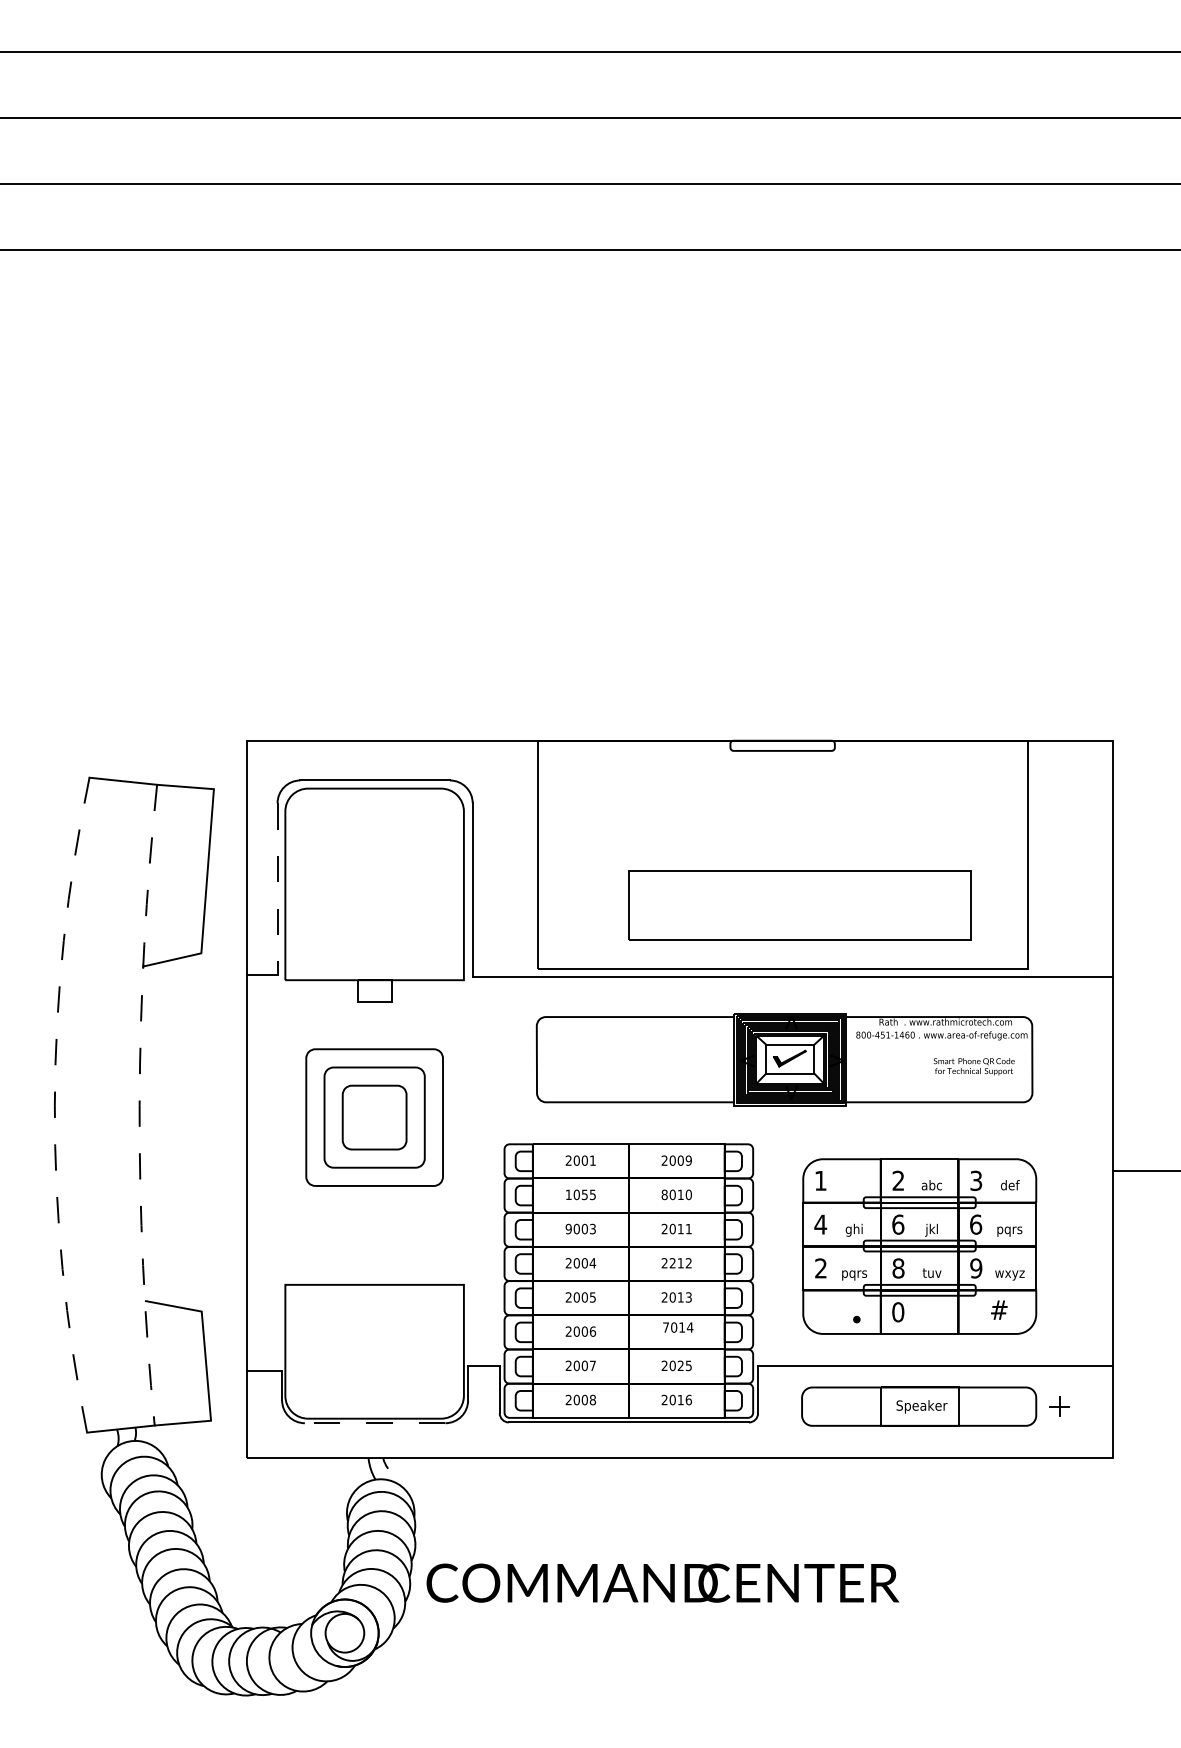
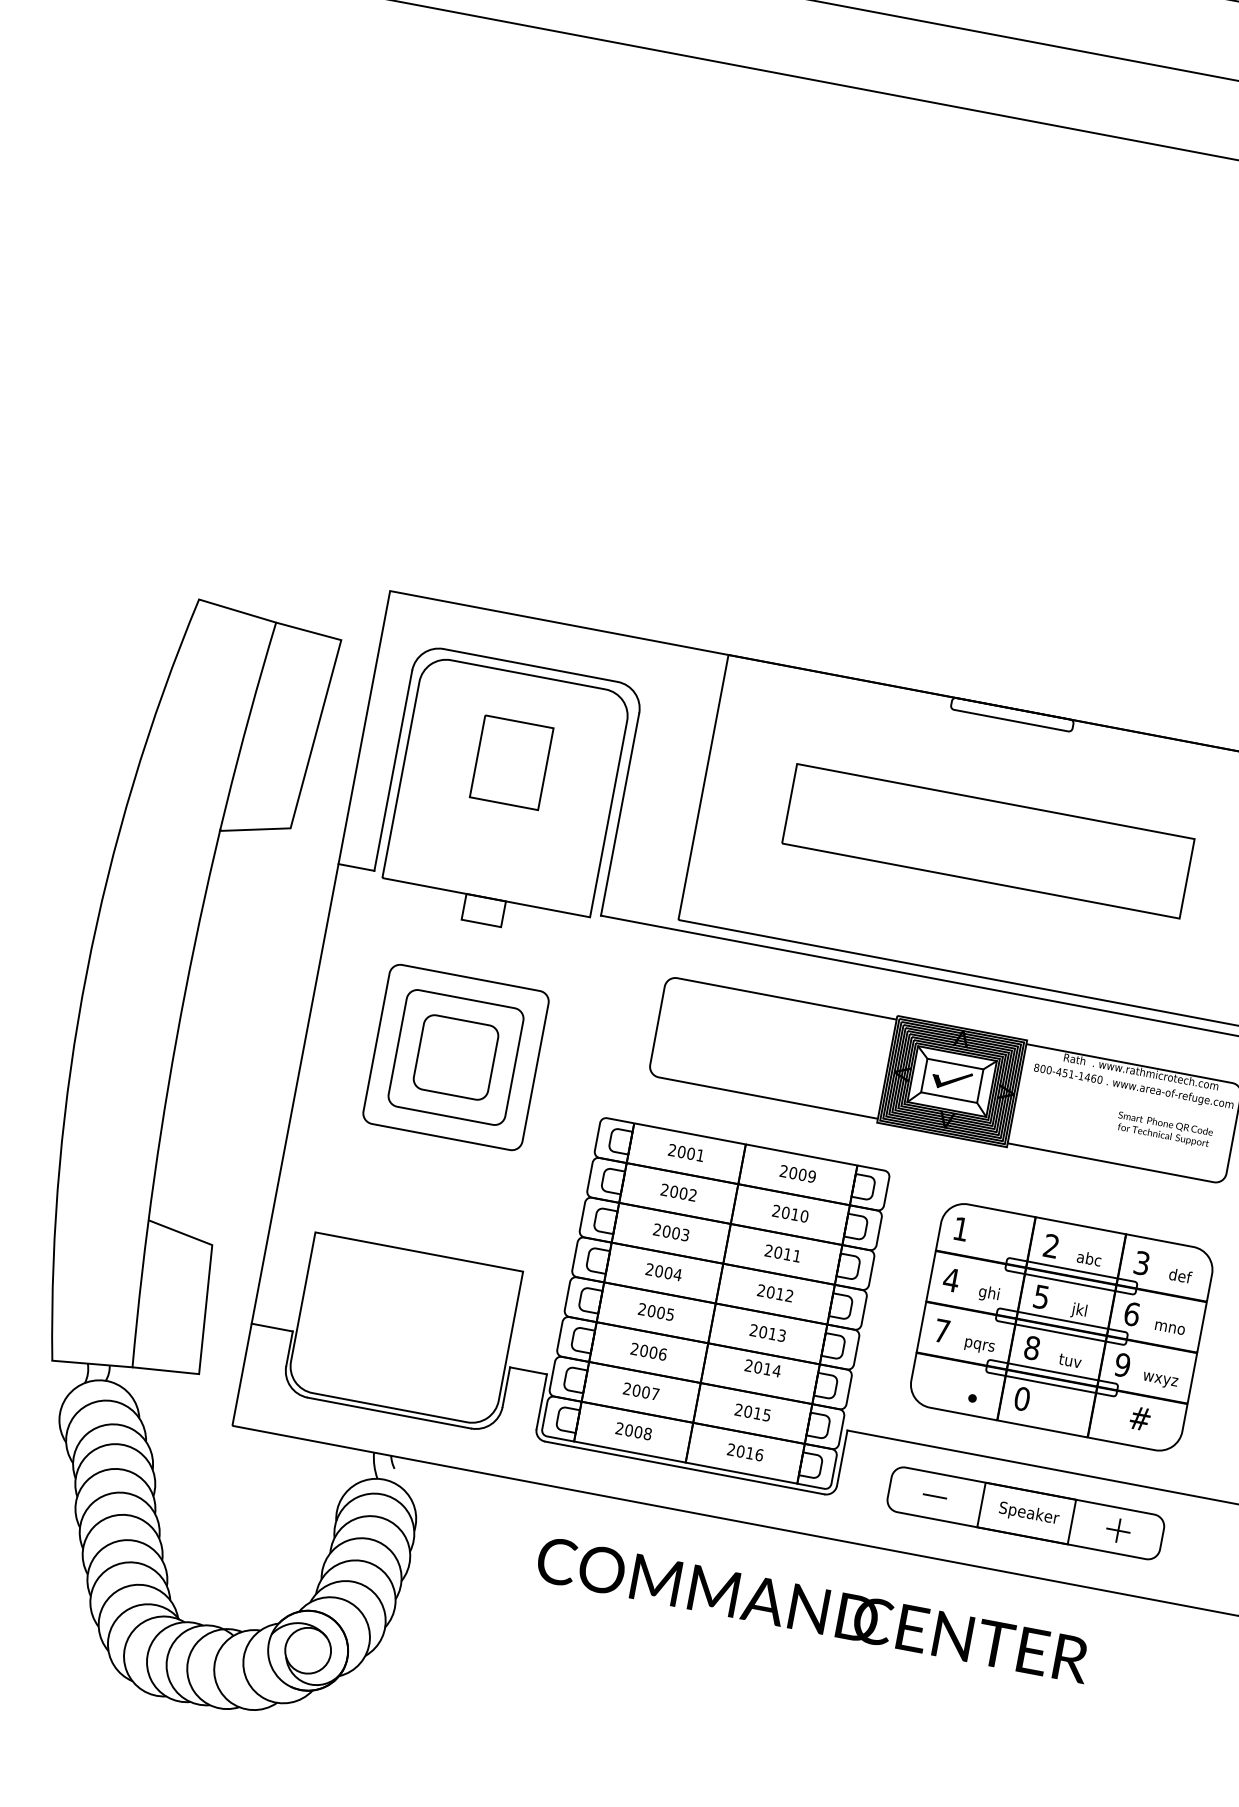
part: (374, 863) -> (511, 761), added
line: (277, 889) -> (393, 770), dashed -> solid
part: (799, 905) -> (988, 841), moved
arc: (54, 1105) -> (86, 973), dashed -> solid
arc: (139, 1105) -> (185, 991), dashed -> solid
text: (580, 1194) -> (678, 1192), 1055 -> 2002
text: (664, 1194) -> (776, 1210), 8010 -> 2010
text: (898, 1224) -> (1041, 1296), 6 -> 5
text: (568, 1229) -> (656, 1230), 9003 -> 2003
text: (1009, 1231) -> (1169, 1329), pqrs -> mno
text: (672, 1263) -> (770, 1292), 2212 -> 2012
text: (820, 1268) -> (941, 1330), 2 -> 7
text: (665, 1327) -> (748, 1365), 7014 -> 2014
text: (680, 1365) -> (757, 1413), 2025 -> 2015
line: (840, 1406) -> (934, 1495), added
part: (1059, 1406) -> (1118, 1530), moved
line: (374, 1423) -> (388, 1413), dashed -> solid
text: (662, 1582) -> (813, 1609), moved

